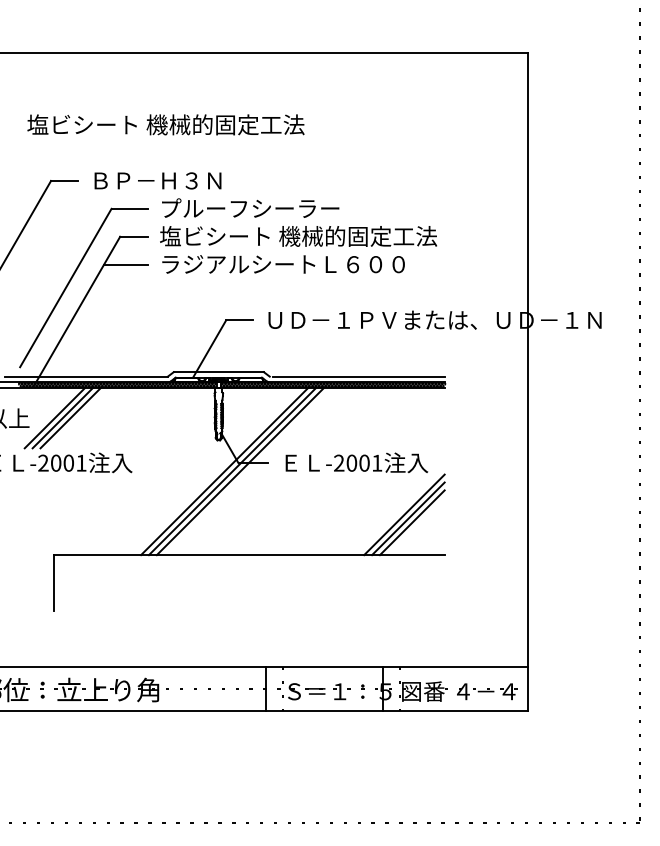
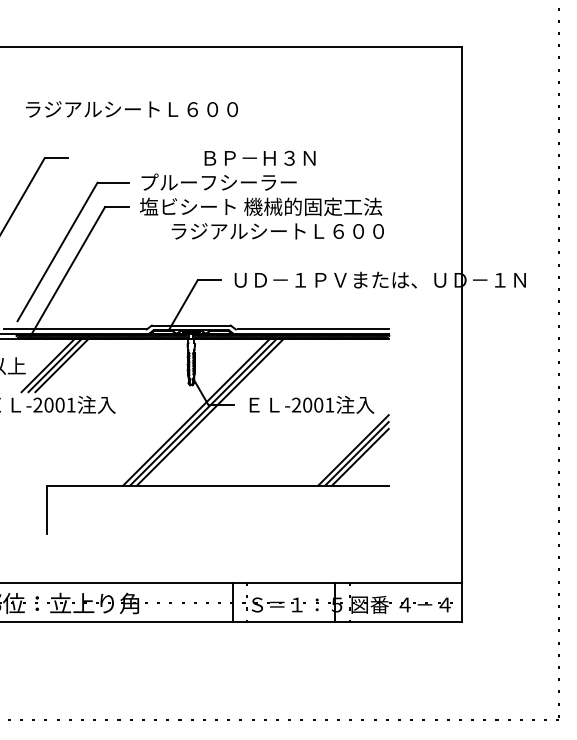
text: (166, 125) -> (145, 109), 塩ビシート 機械的固定工法 -> ラジアルシートＬ６００
text: (157, 179) -> (259, 157), moved
line: (125, 264) -> (109, 231), removed
text: (283, 264) -> (277, 231), moved

